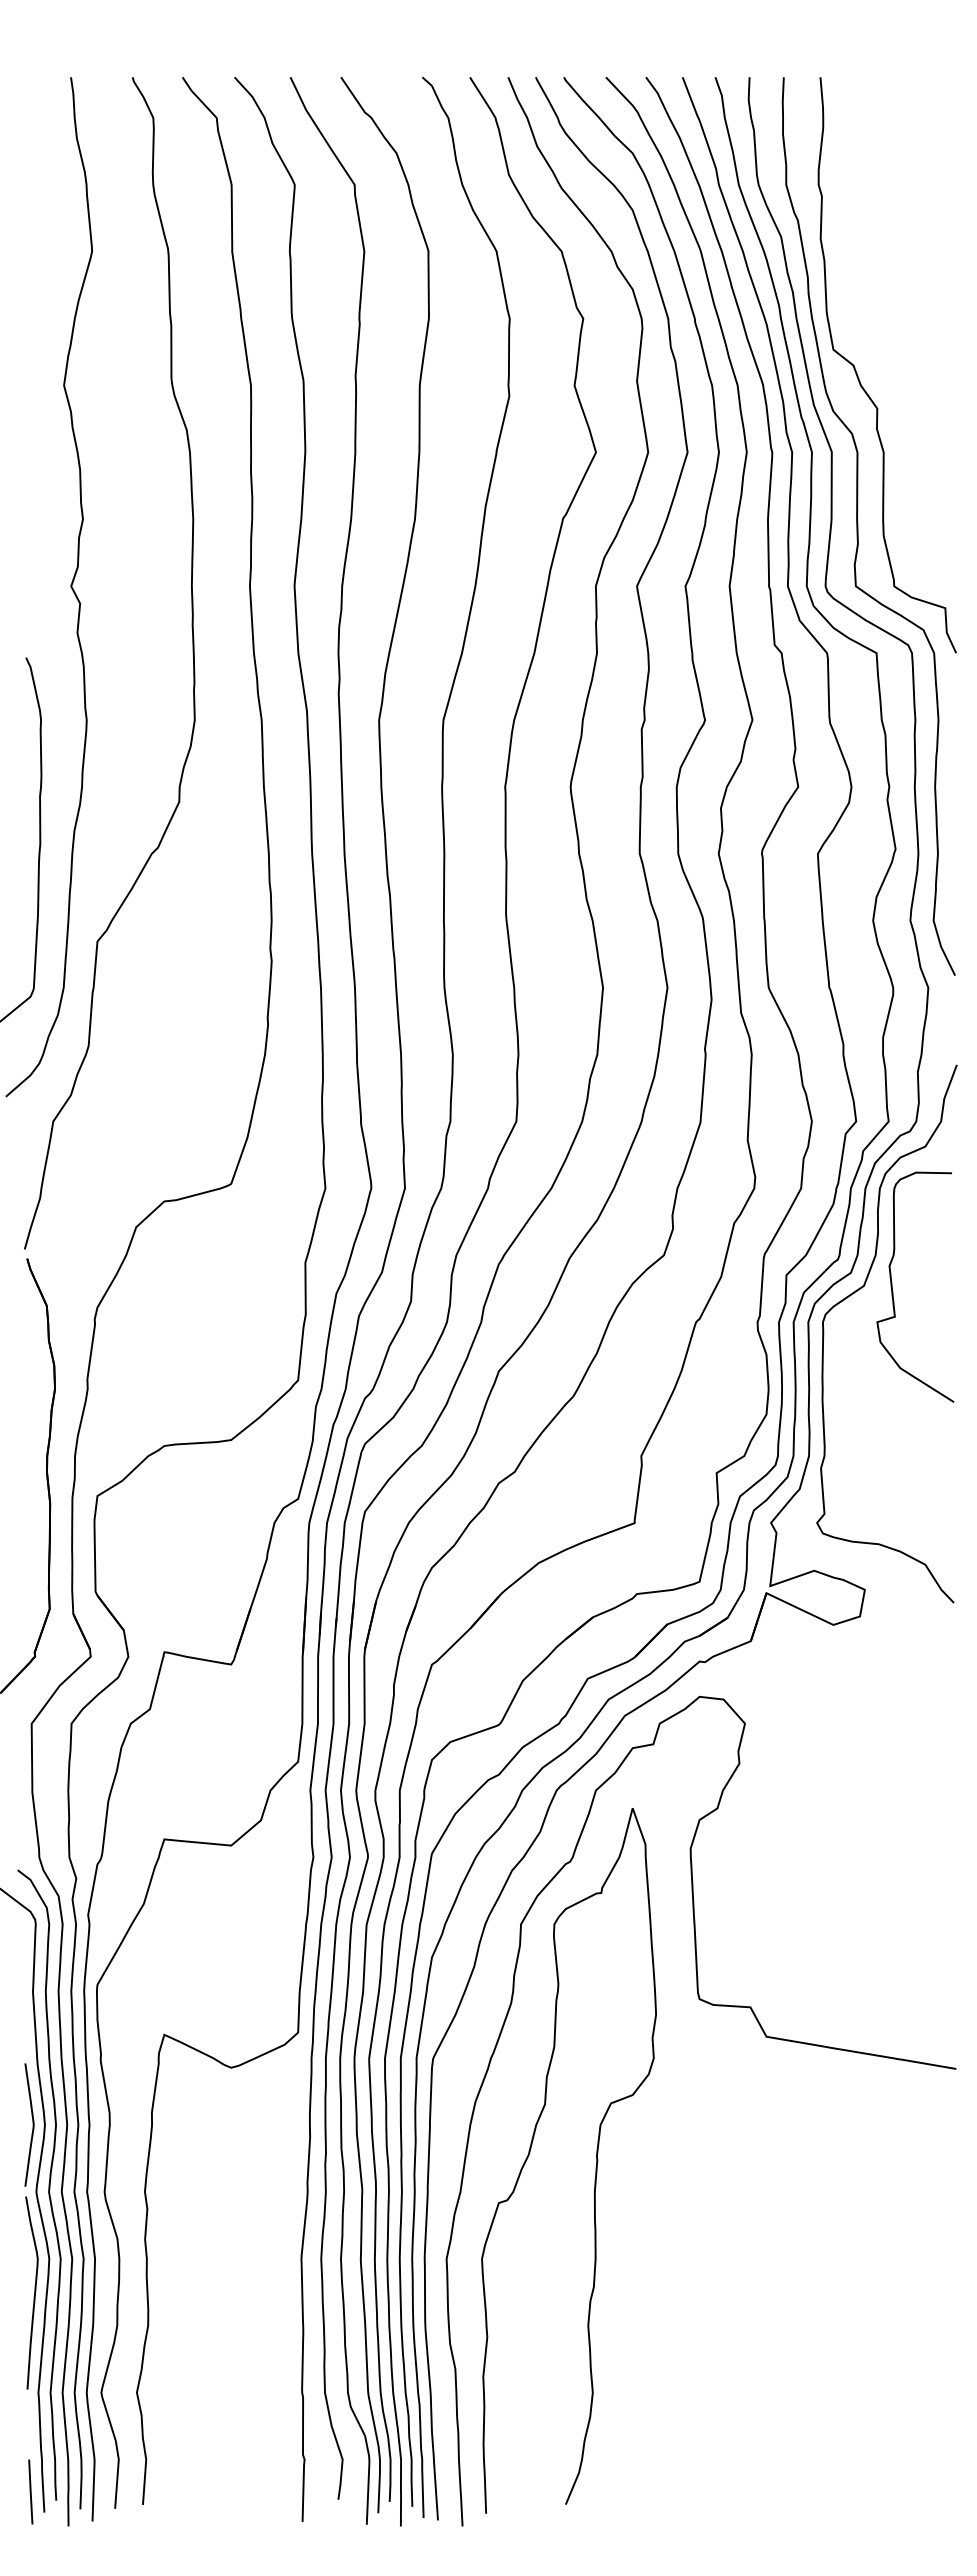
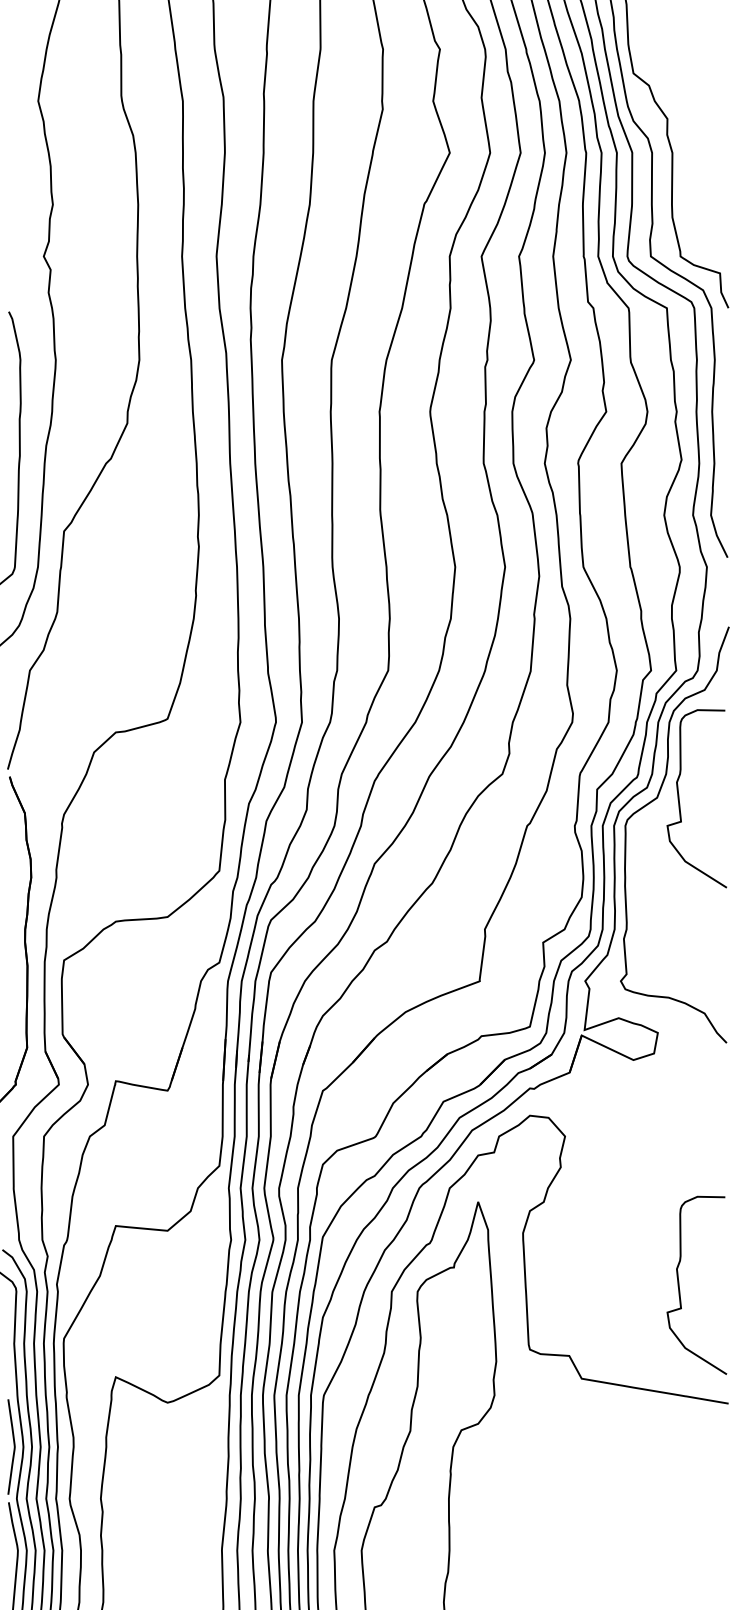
curve: (893, 1920) -> (680, 1288), added

